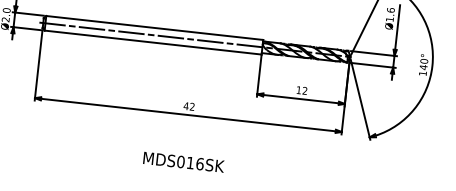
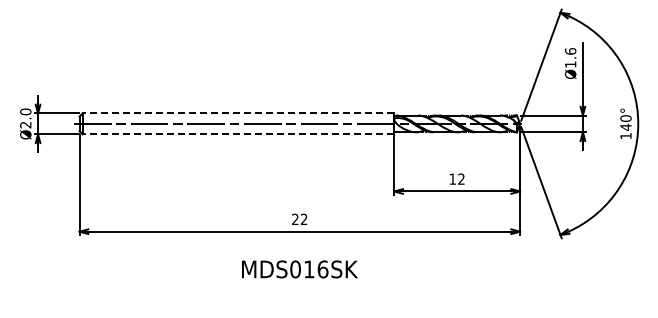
line: (154, 28) -> (238, 113), solid -> dashed
line: (153, 42) -> (238, 134), solid -> dashed
text: (185, 105) -> (294, 218), 42 -> 22
text: (183, 162) -> (299, 269), moved

